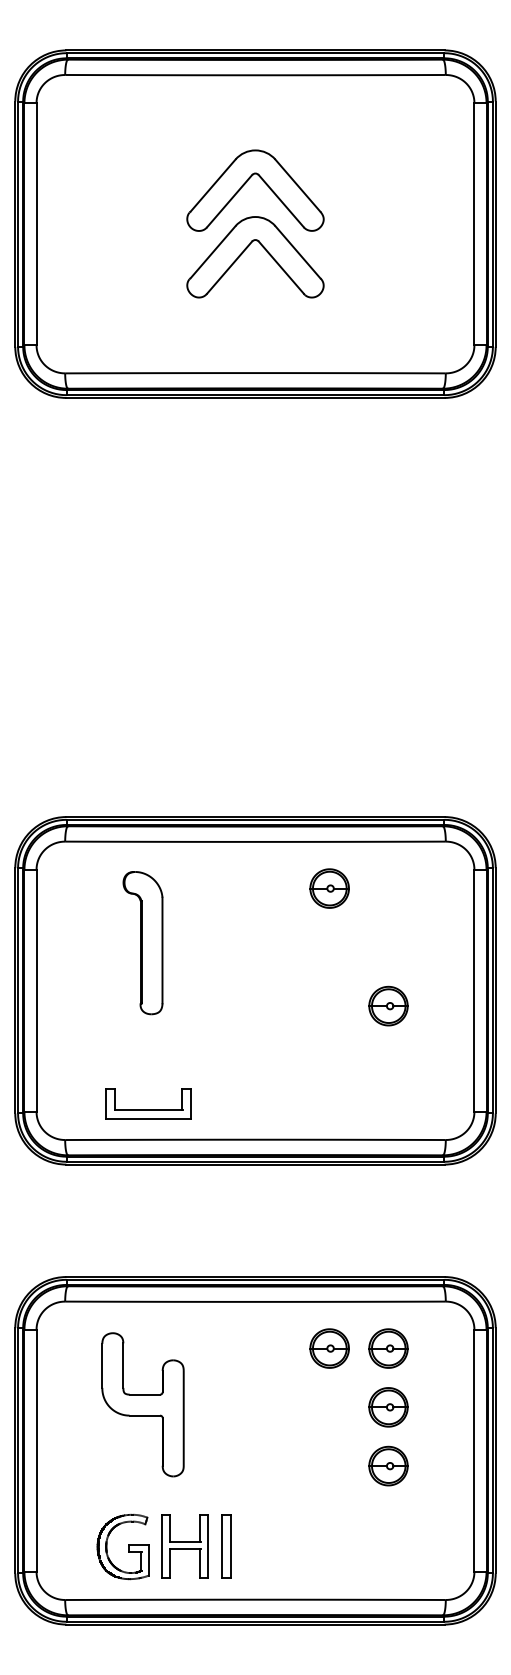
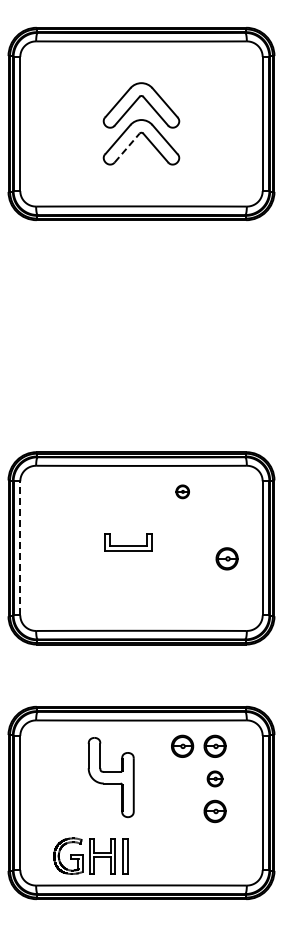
line: (230, 266) -> (127, 147), solid -> dashed
part: (329, 888) -> (182, 491), size x0.6
part: (141, 942) -> (78, 521), removed
line: (36, 989) -> (20, 547), solid -> dashed
part: (387, 1005) -> (226, 558), moved
part: (148, 1103) -> (128, 542), moved
part: (141, 1404) -> (110, 777), moved
part: (387, 1406) -> (214, 778), size x0.7

